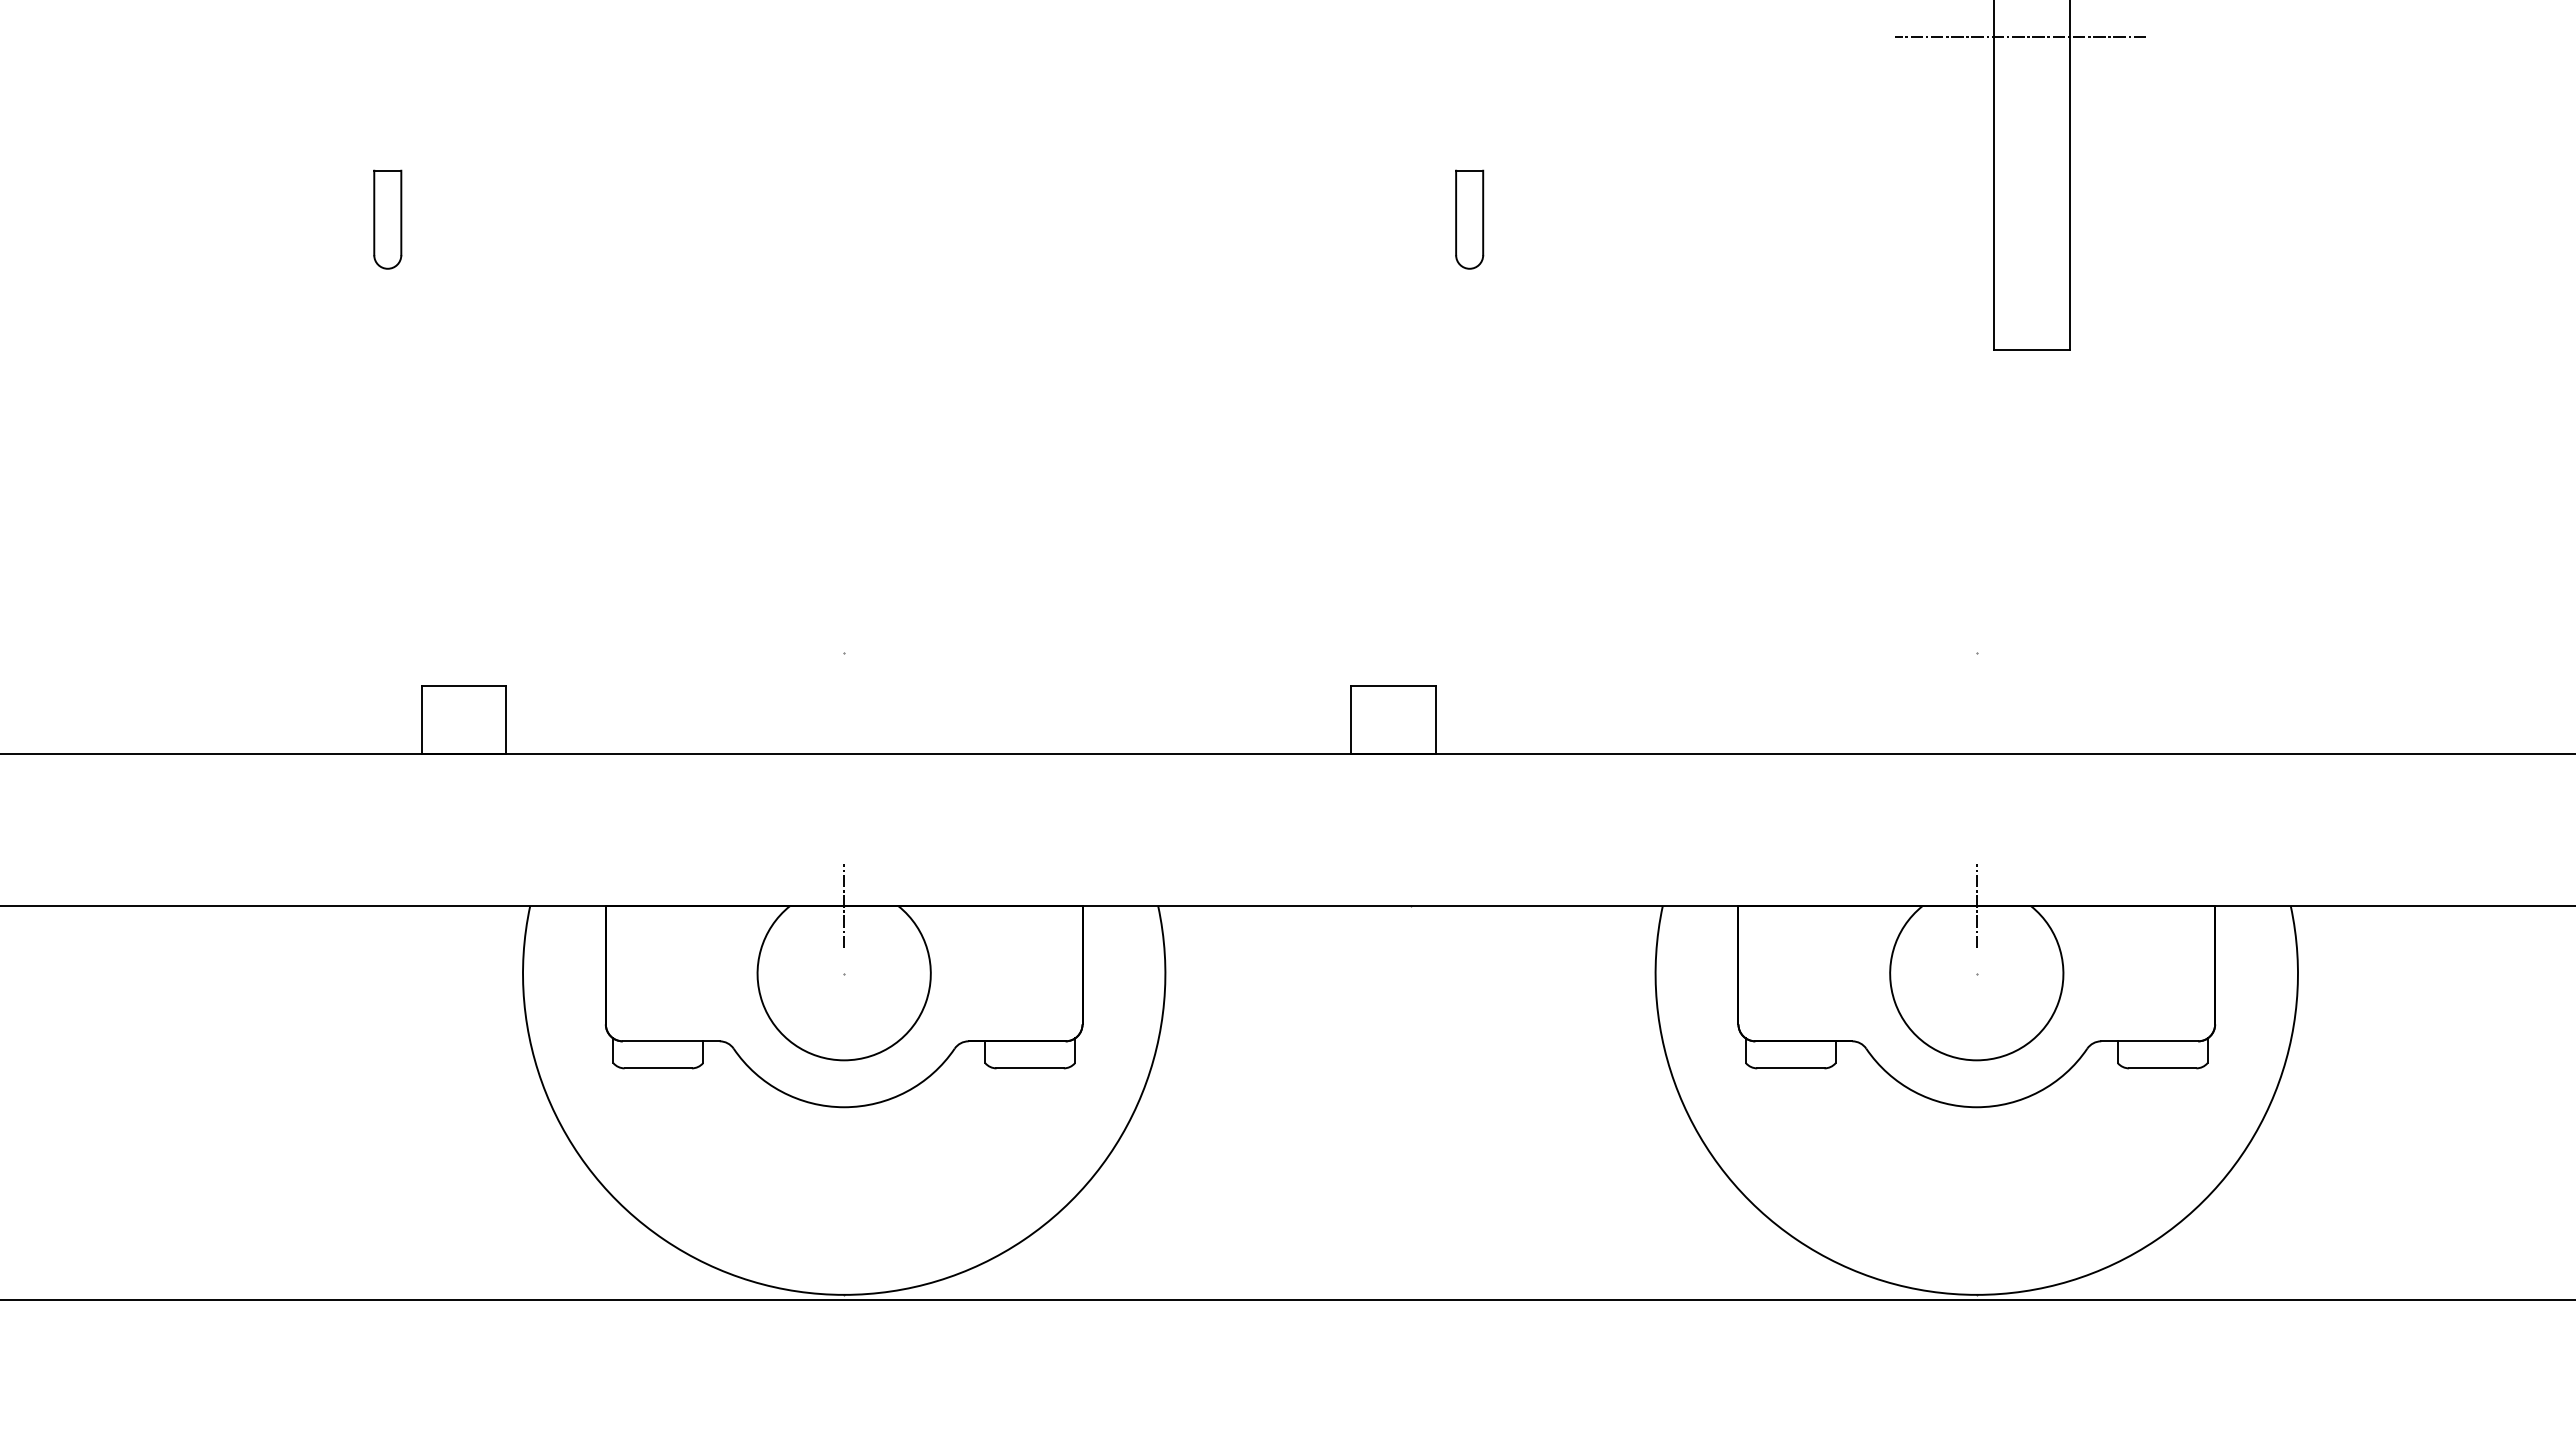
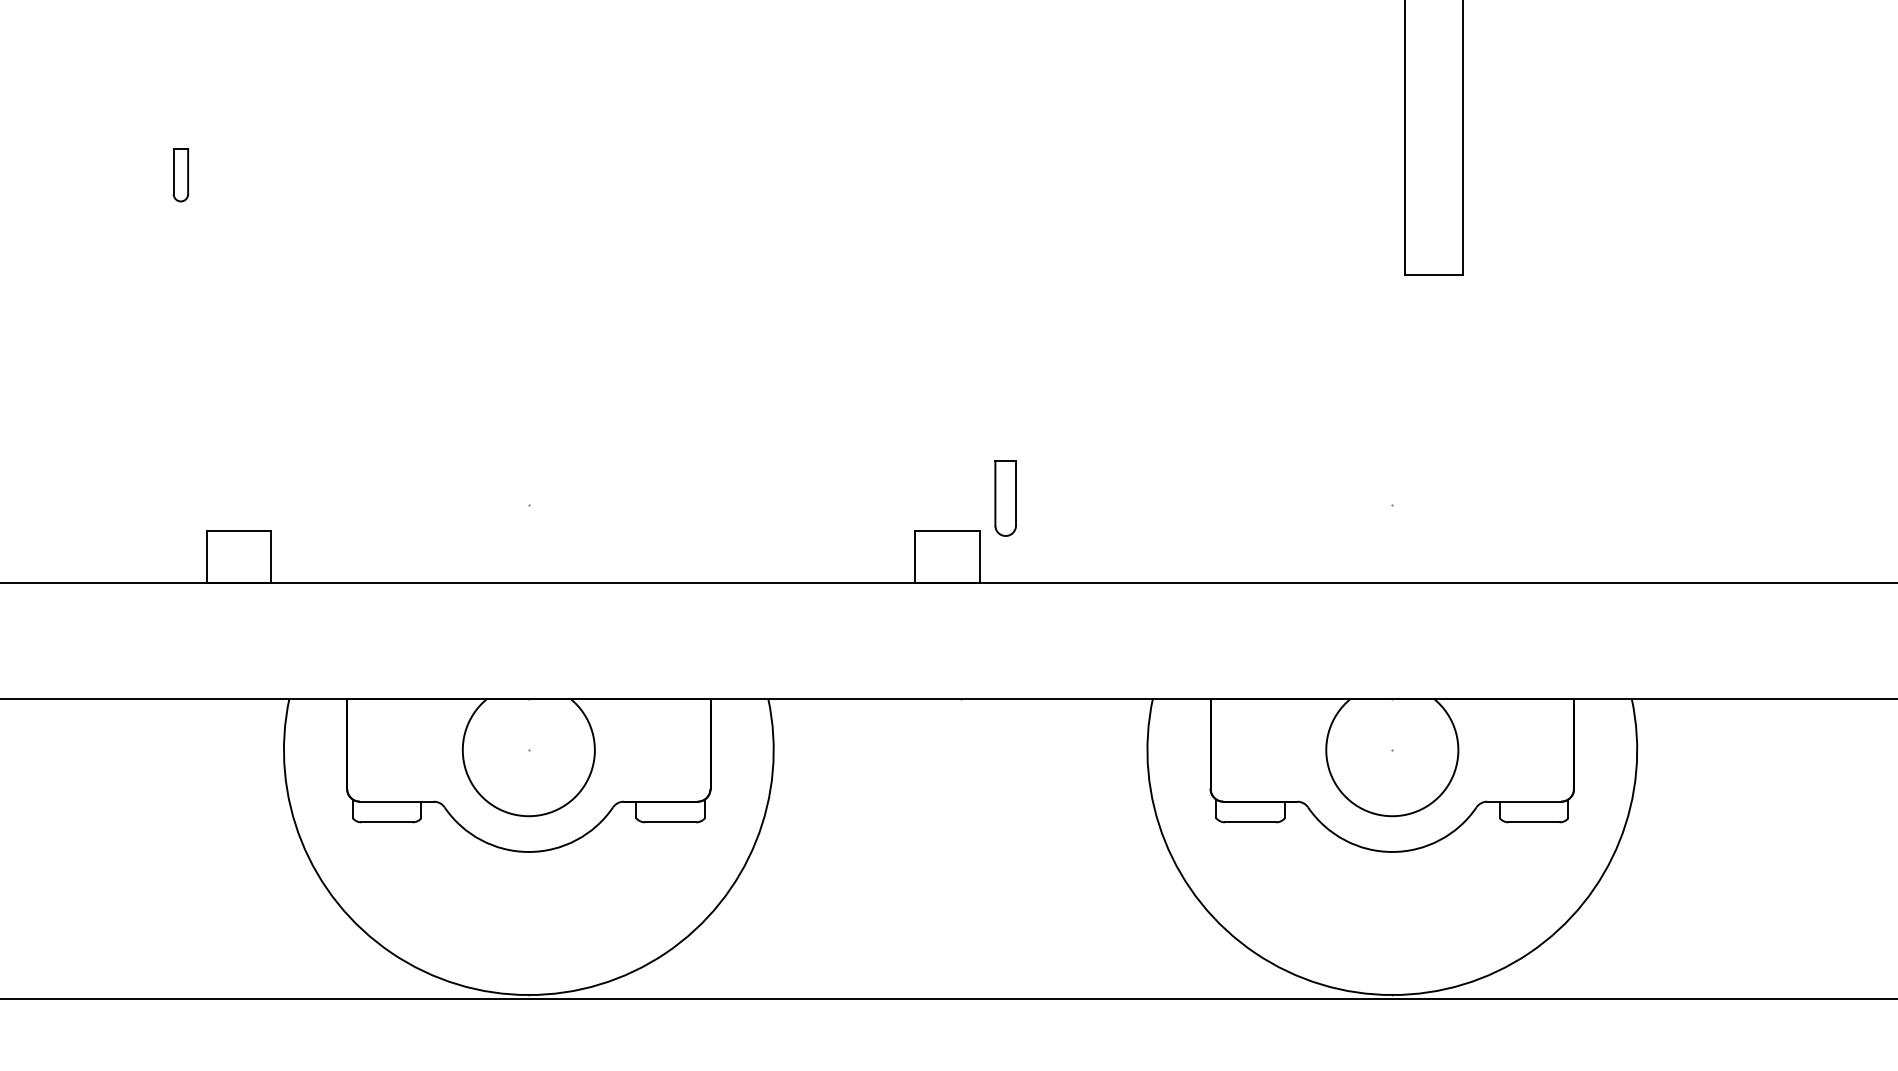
line: (2020, 37) -> (1425, 36), removed
part: (387, 219) -> (180, 175), size x0.7
part: (1469, 219) -> (1005, 498), moved
line: (844, 906) -> (529, 698), removed
line: (1976, 906) -> (1392, 698), removed

